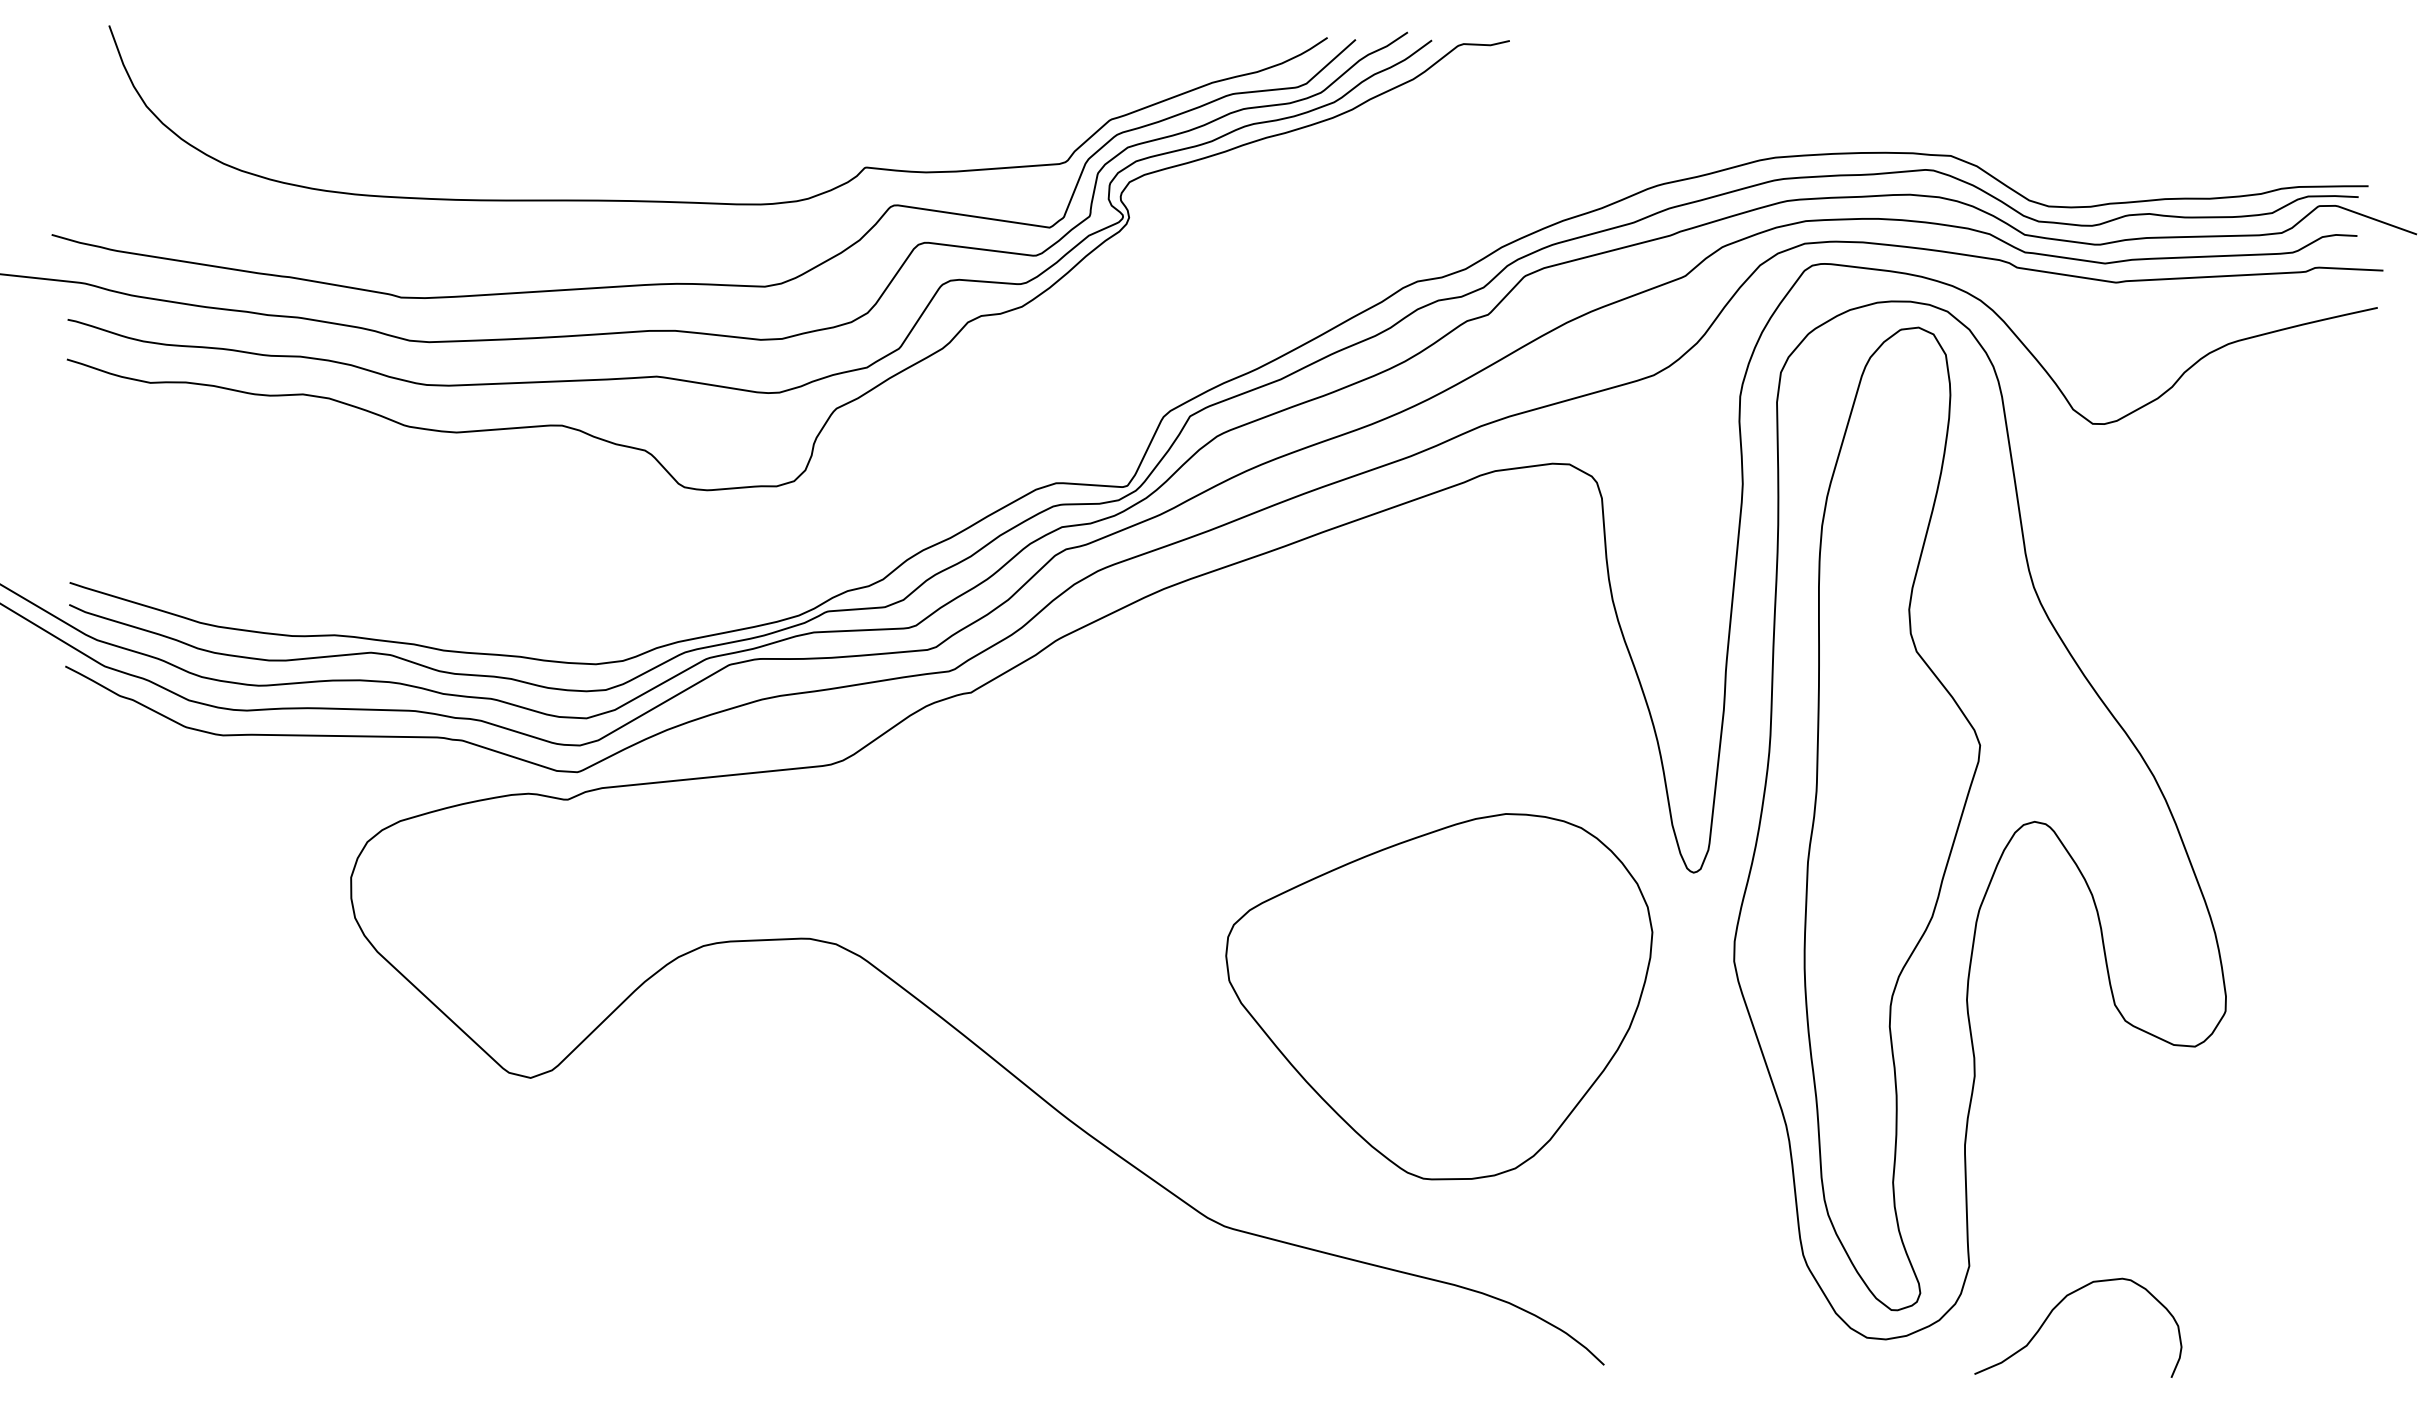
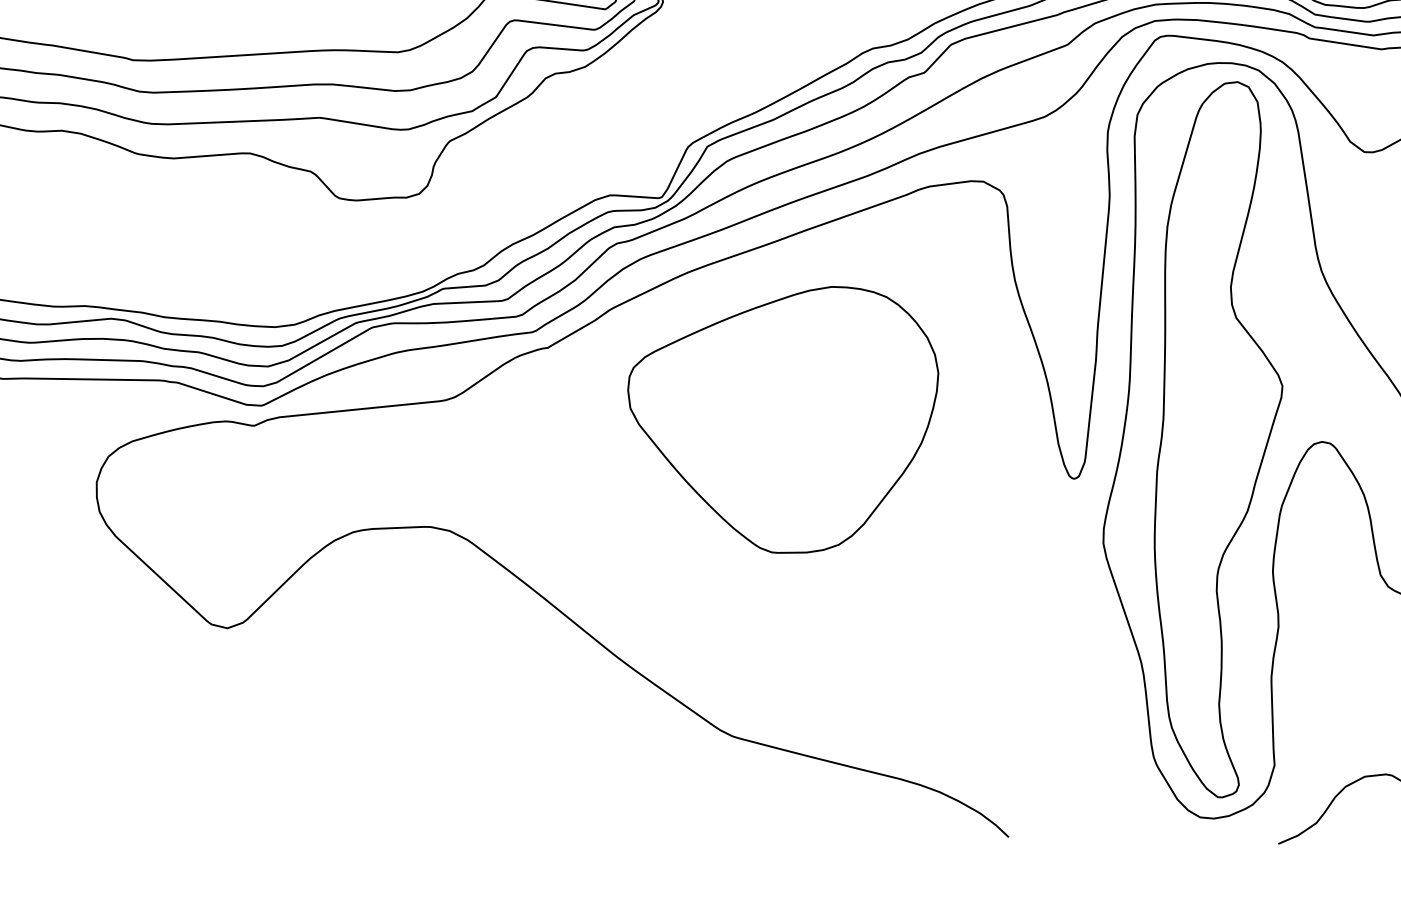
part: (1439, 996) -> (783, 419), moved

